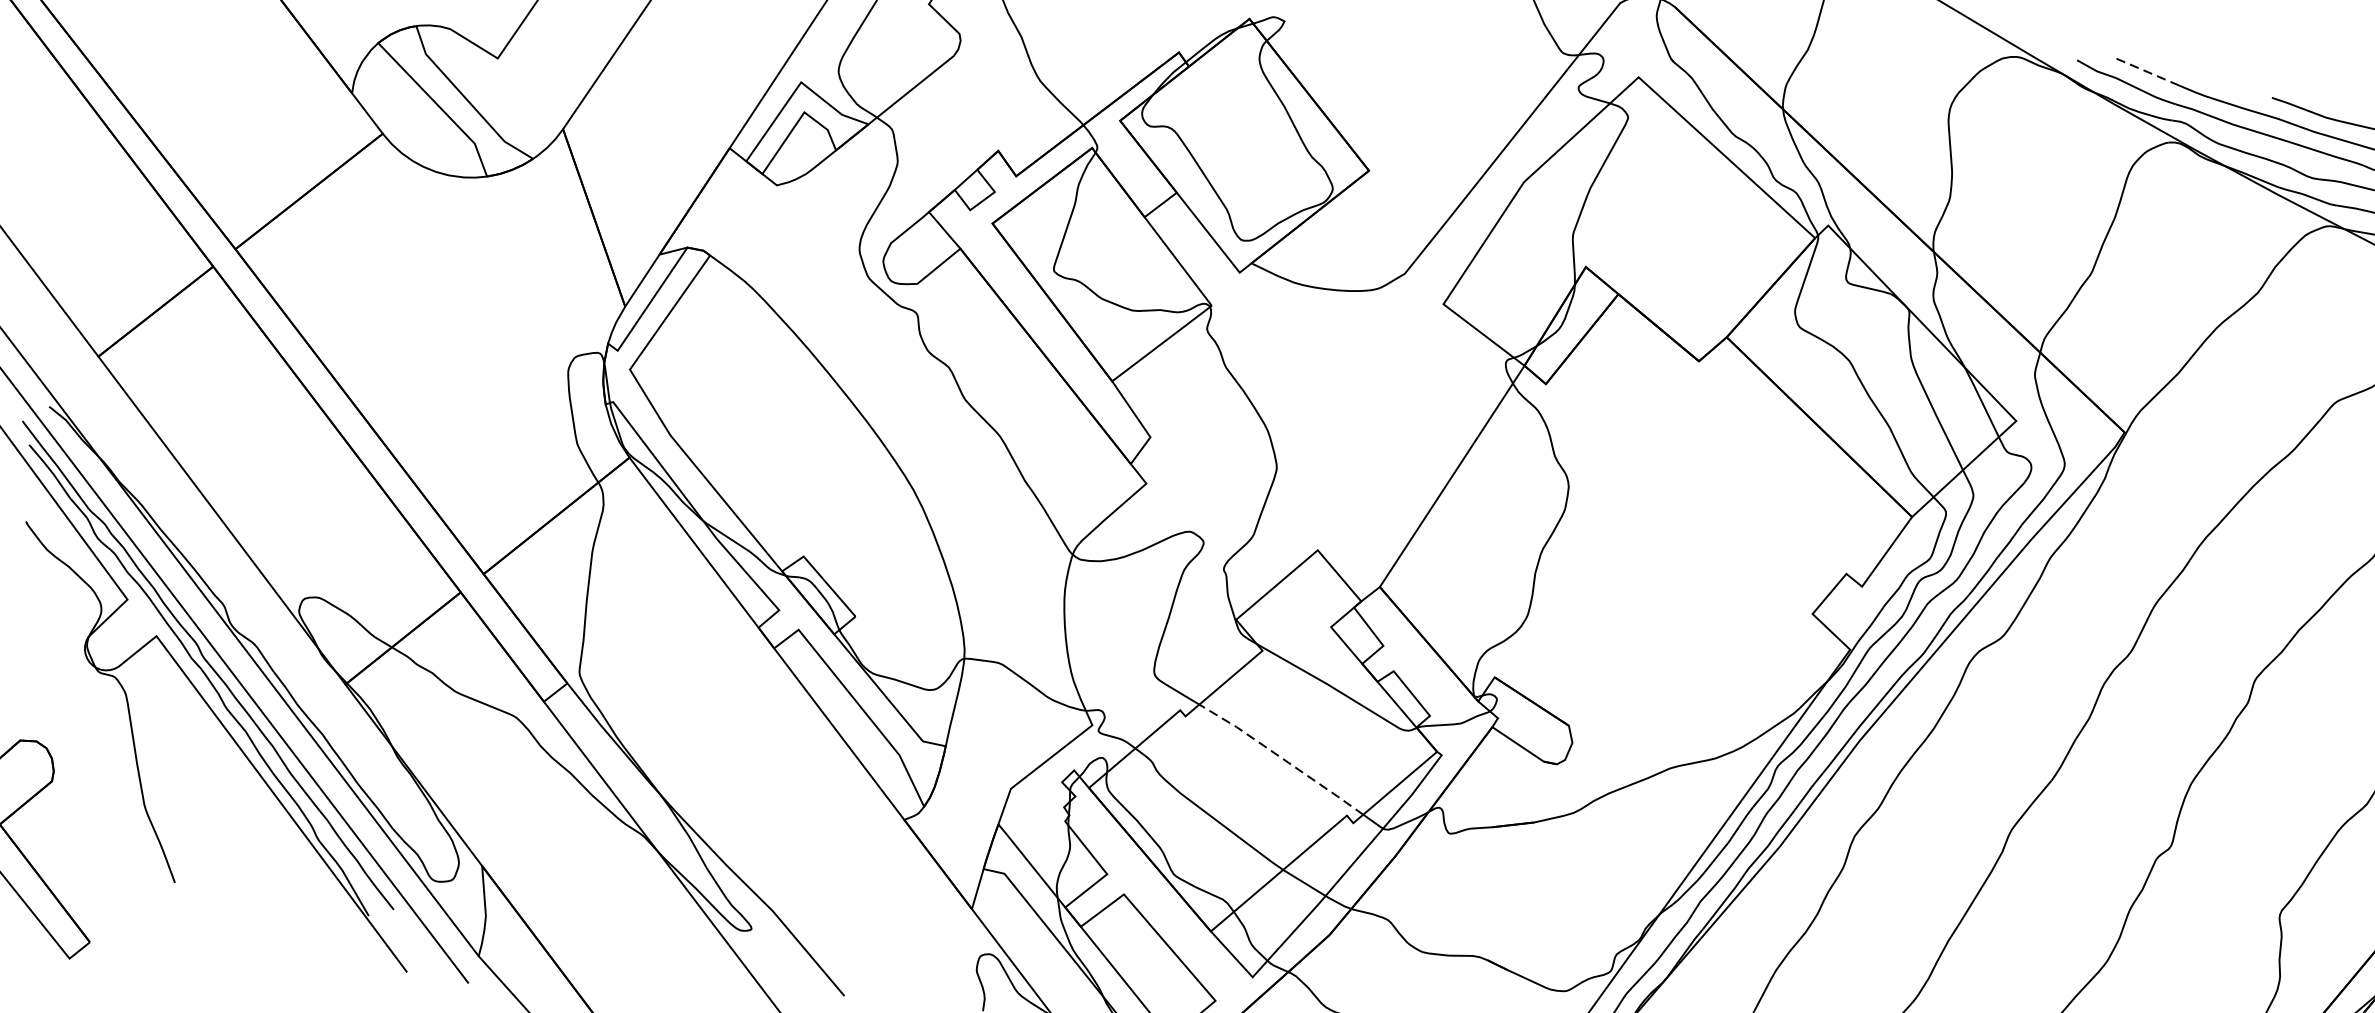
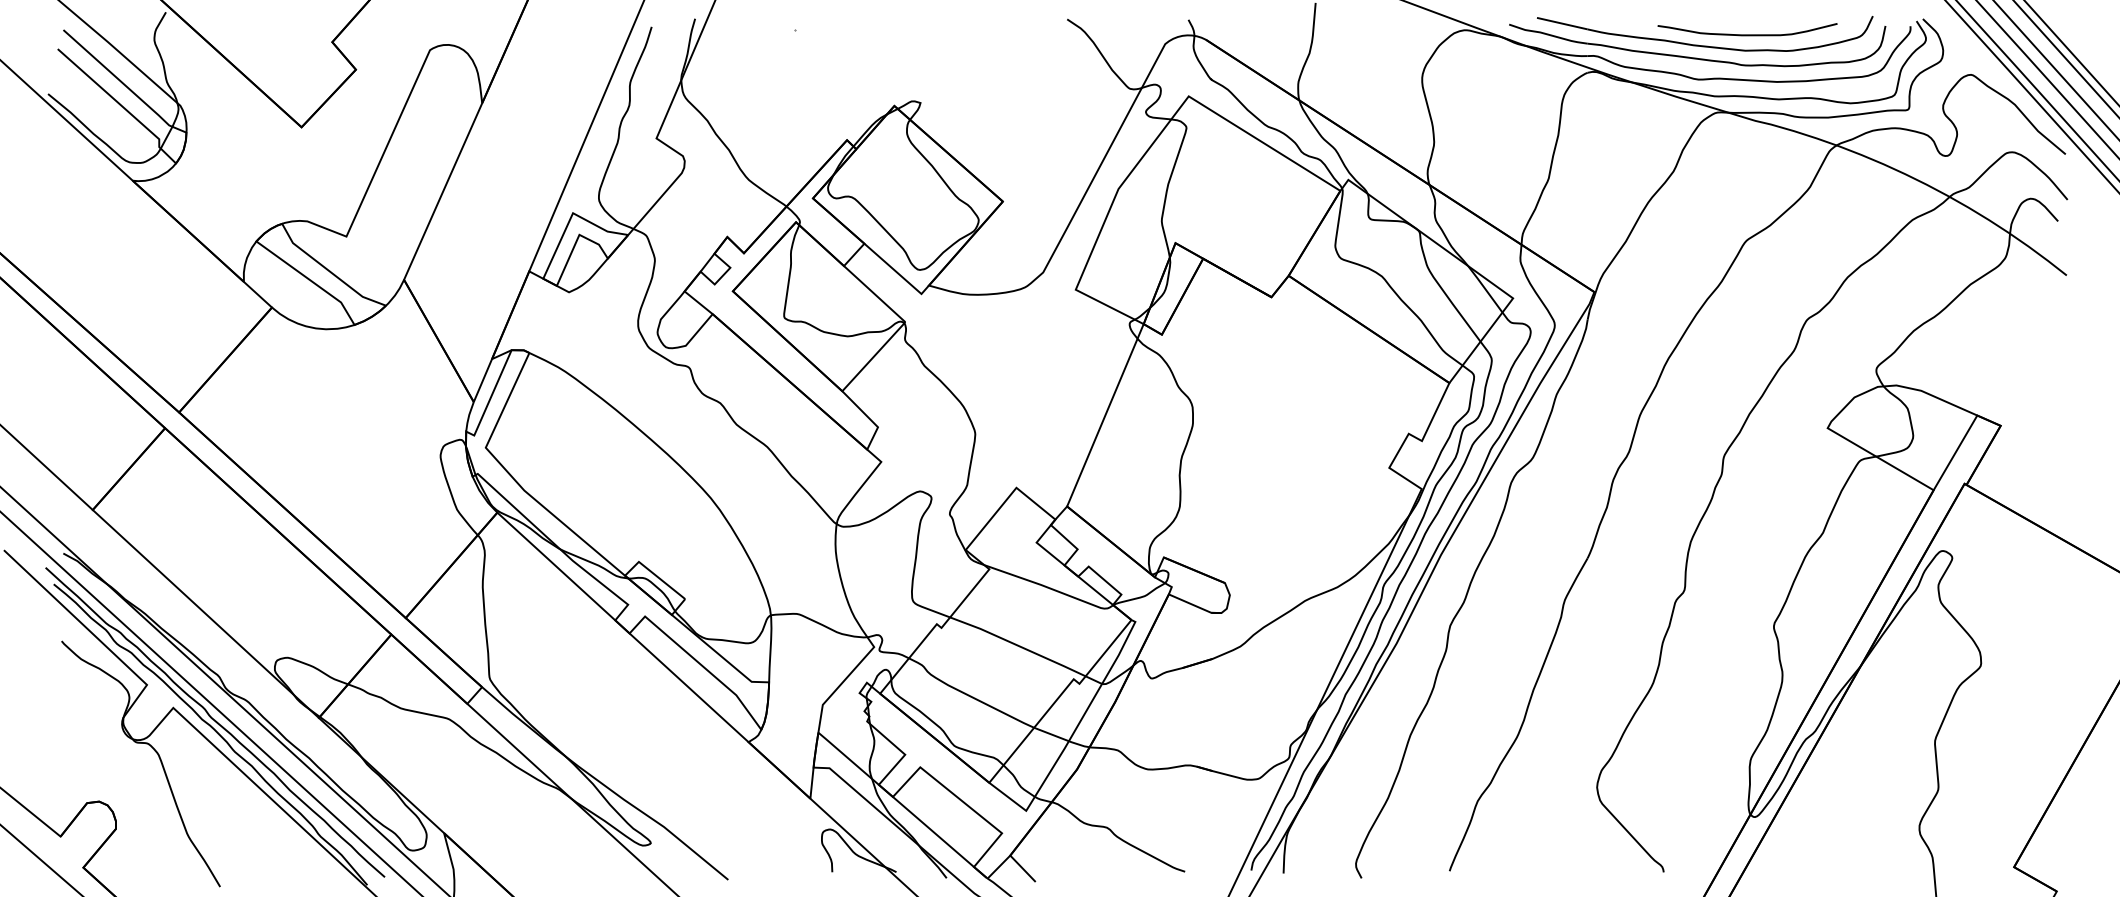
line: (2147, 71) -> (1562, 23), dashed -> solid
line: (1281, 757) -> (1017, 645), dashed -> solid

